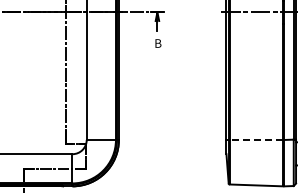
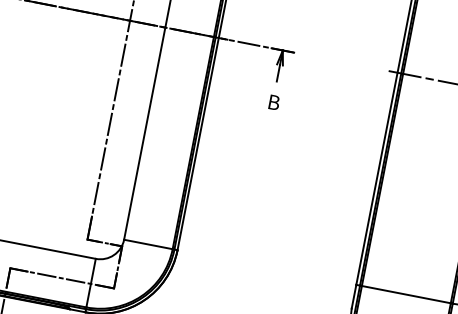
line: (256, 139) -> (406, 293), dashed -> solid

